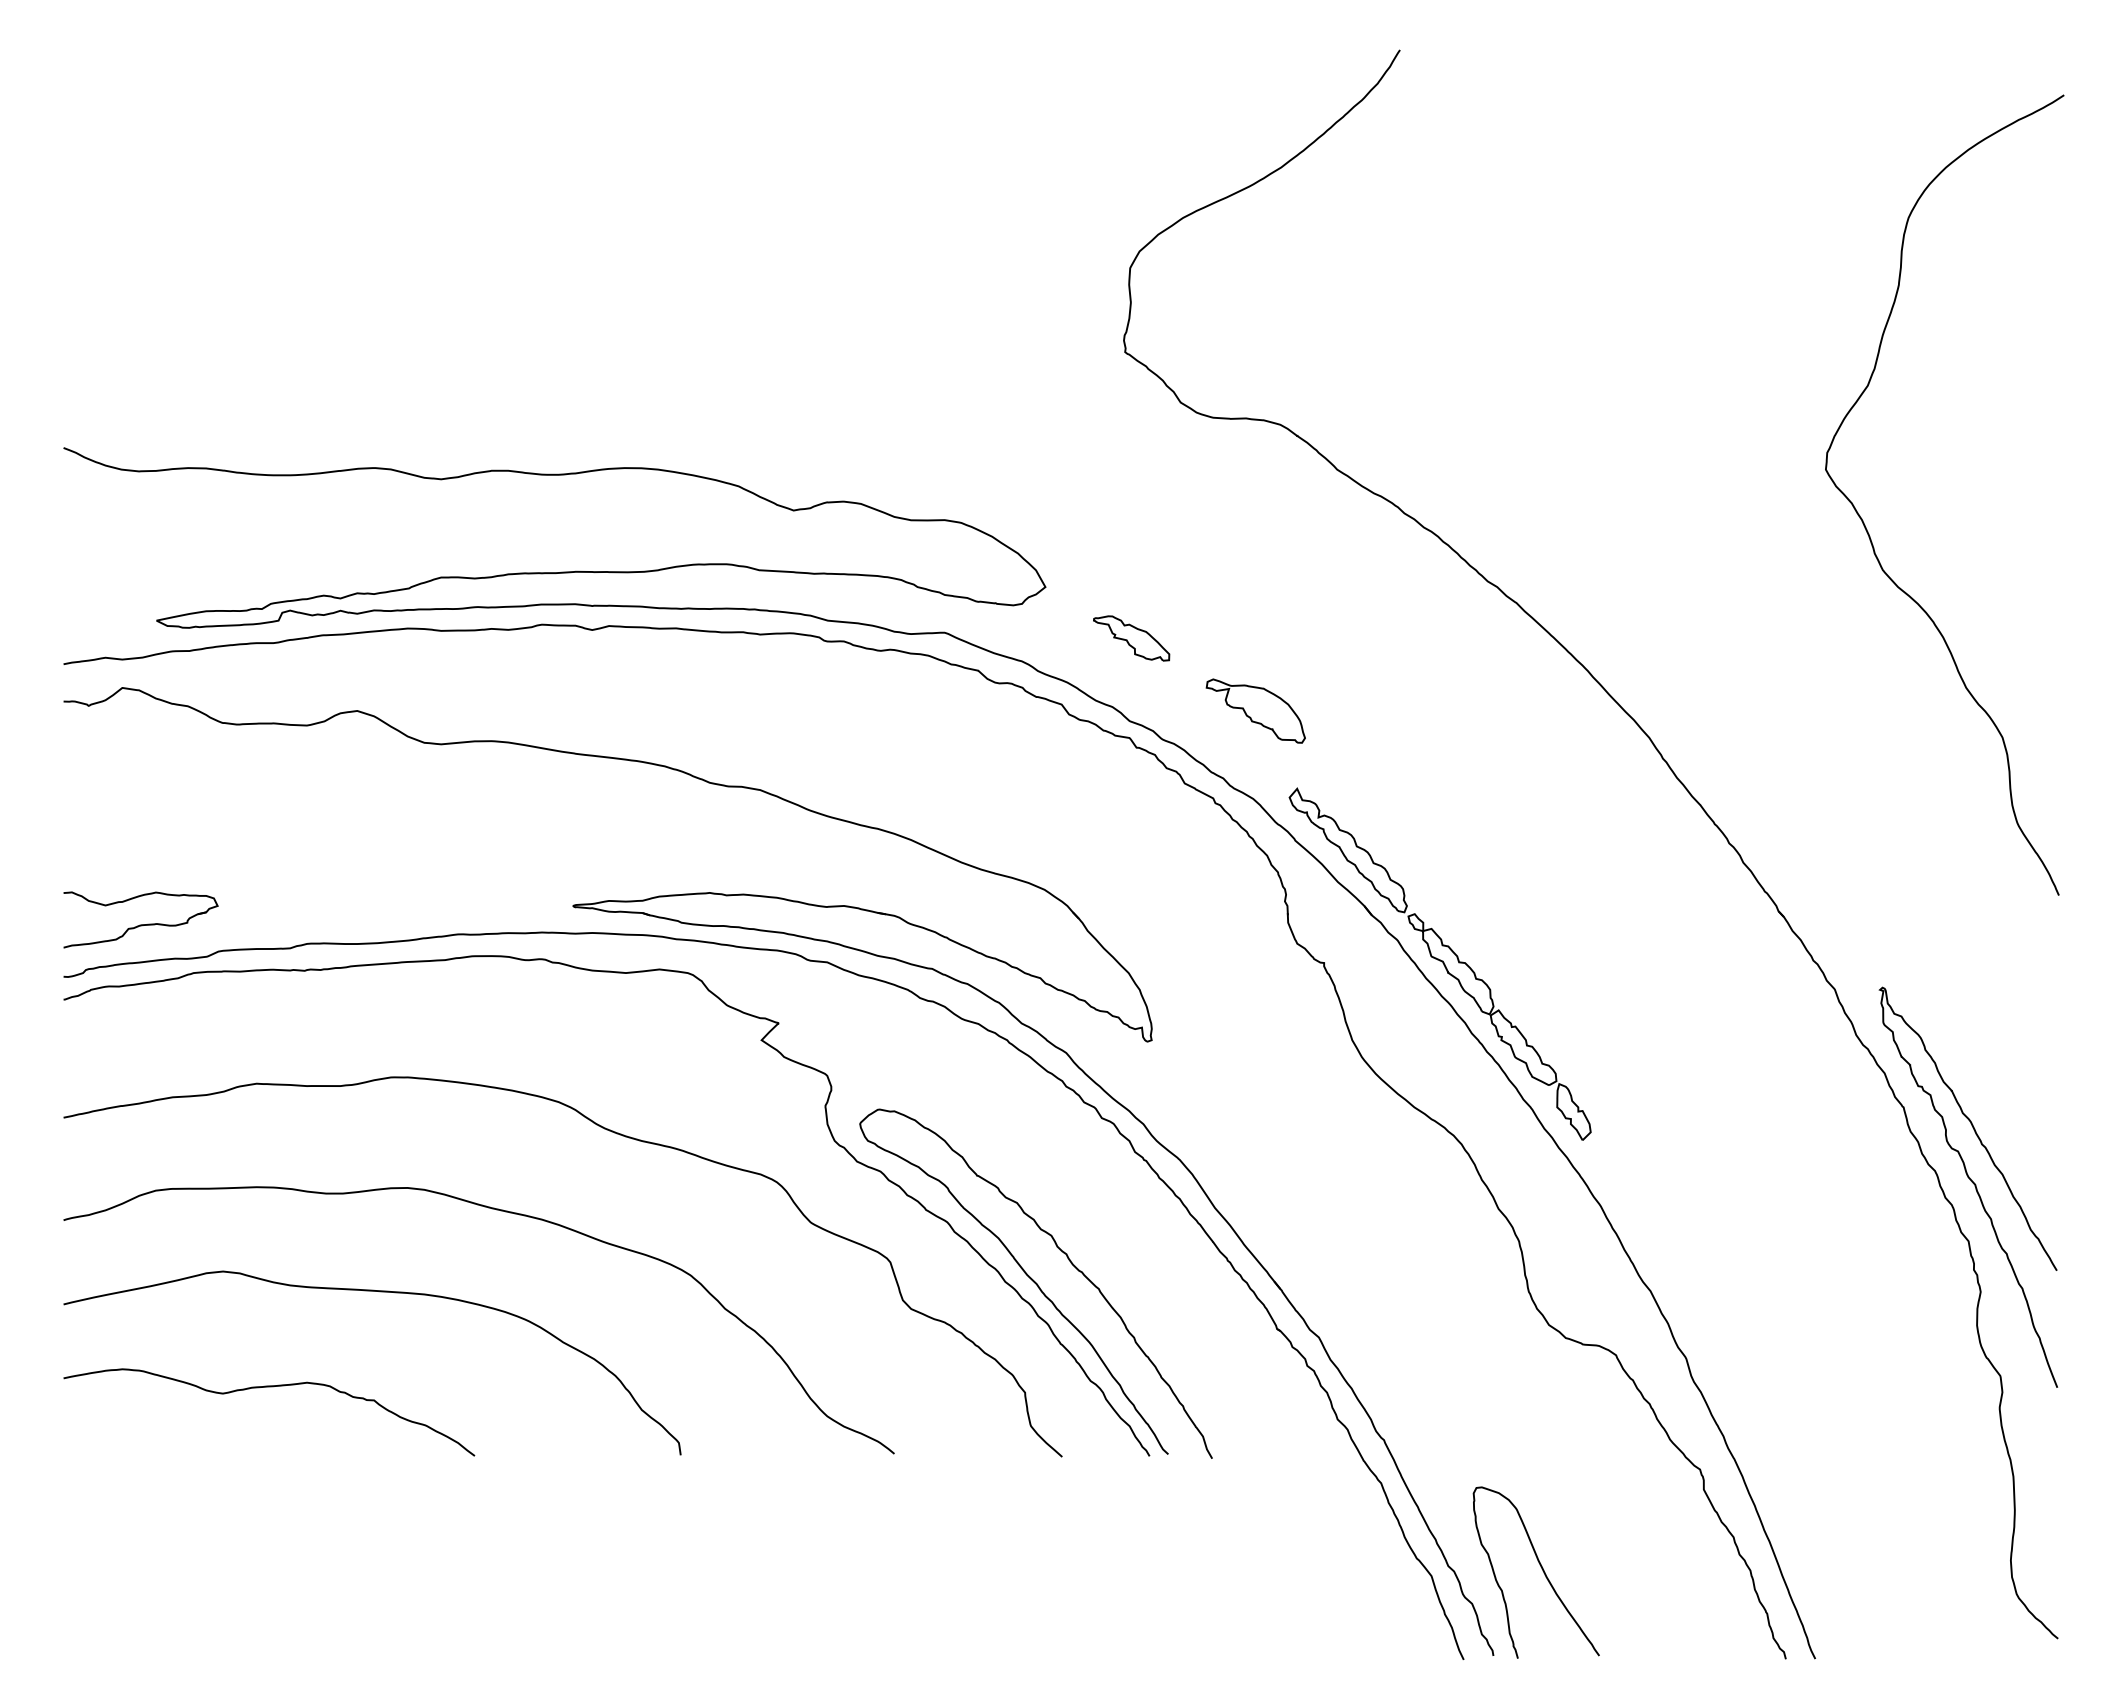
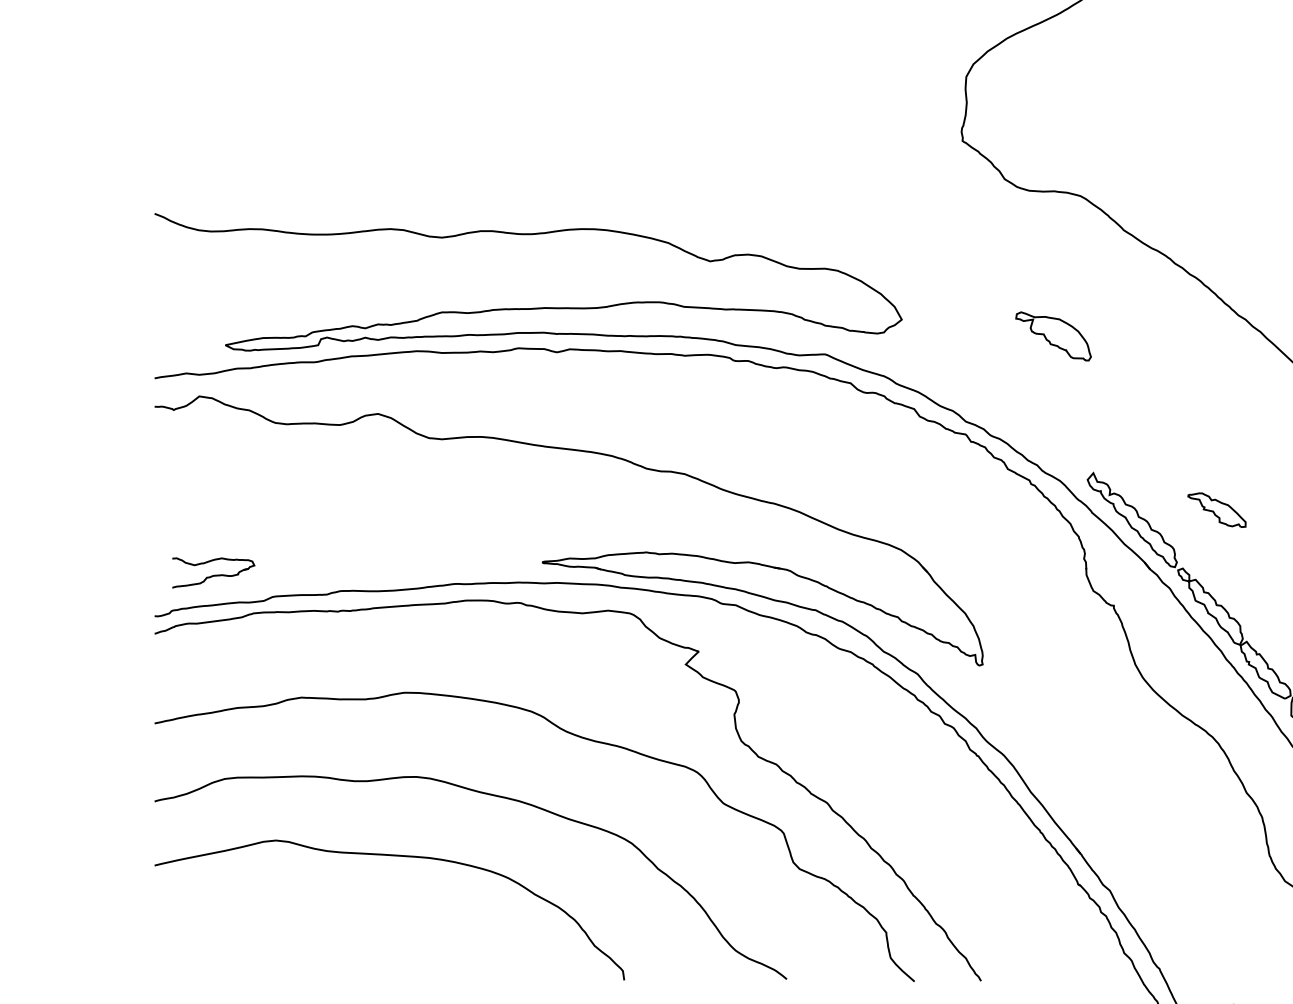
part: (1131, 638) -> (1216, 510), moved
part: (1255, 710) -> (1053, 335), moved
part: (140, 919) -> (213, 572), size x0.7
curve: (1035, 1283) -> (894, 849), removed
curve: (269, 1387) -> (311, 928), removed

